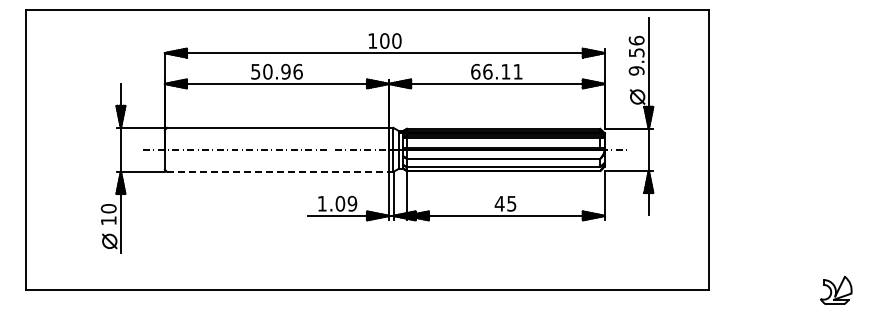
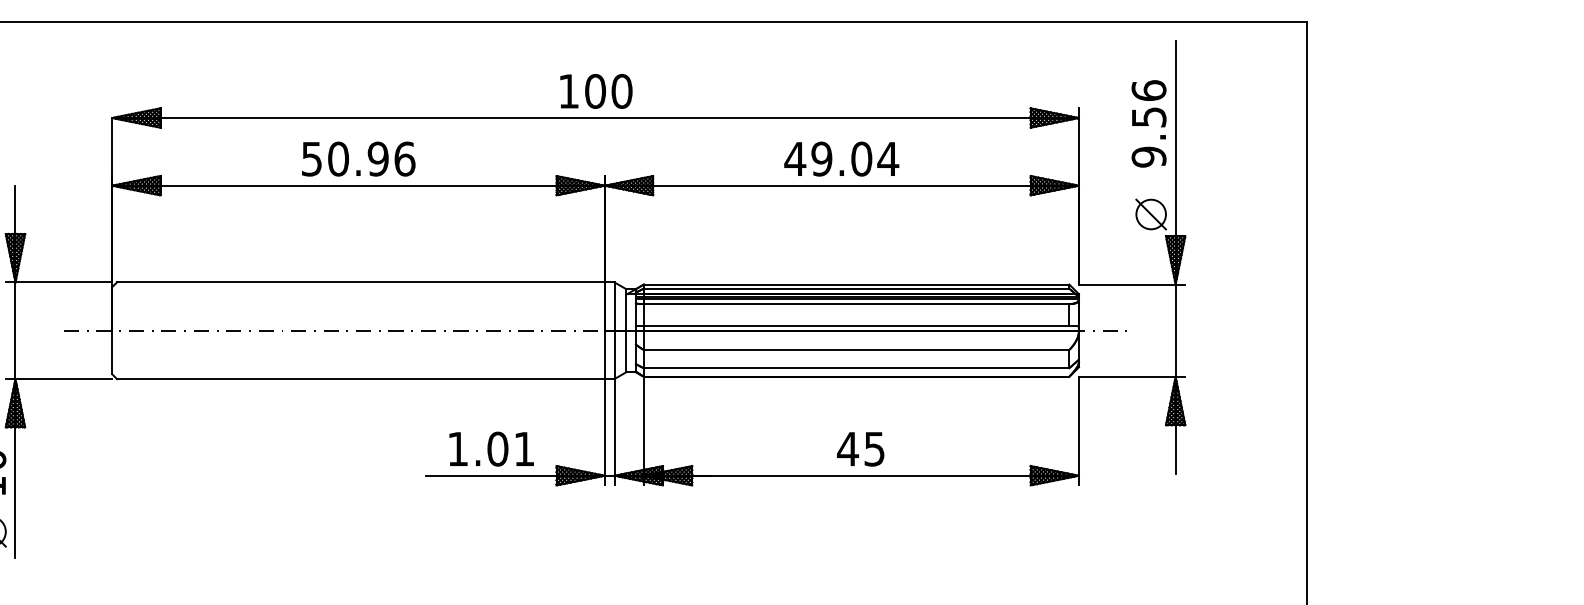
text: (496, 71) -> (840, 158), 66.11 -> 49.04
line: (278, 171) -> (361, 378), dashed -> solid
text: (352, 203) -> (524, 448), 1.09 -> 1.01

